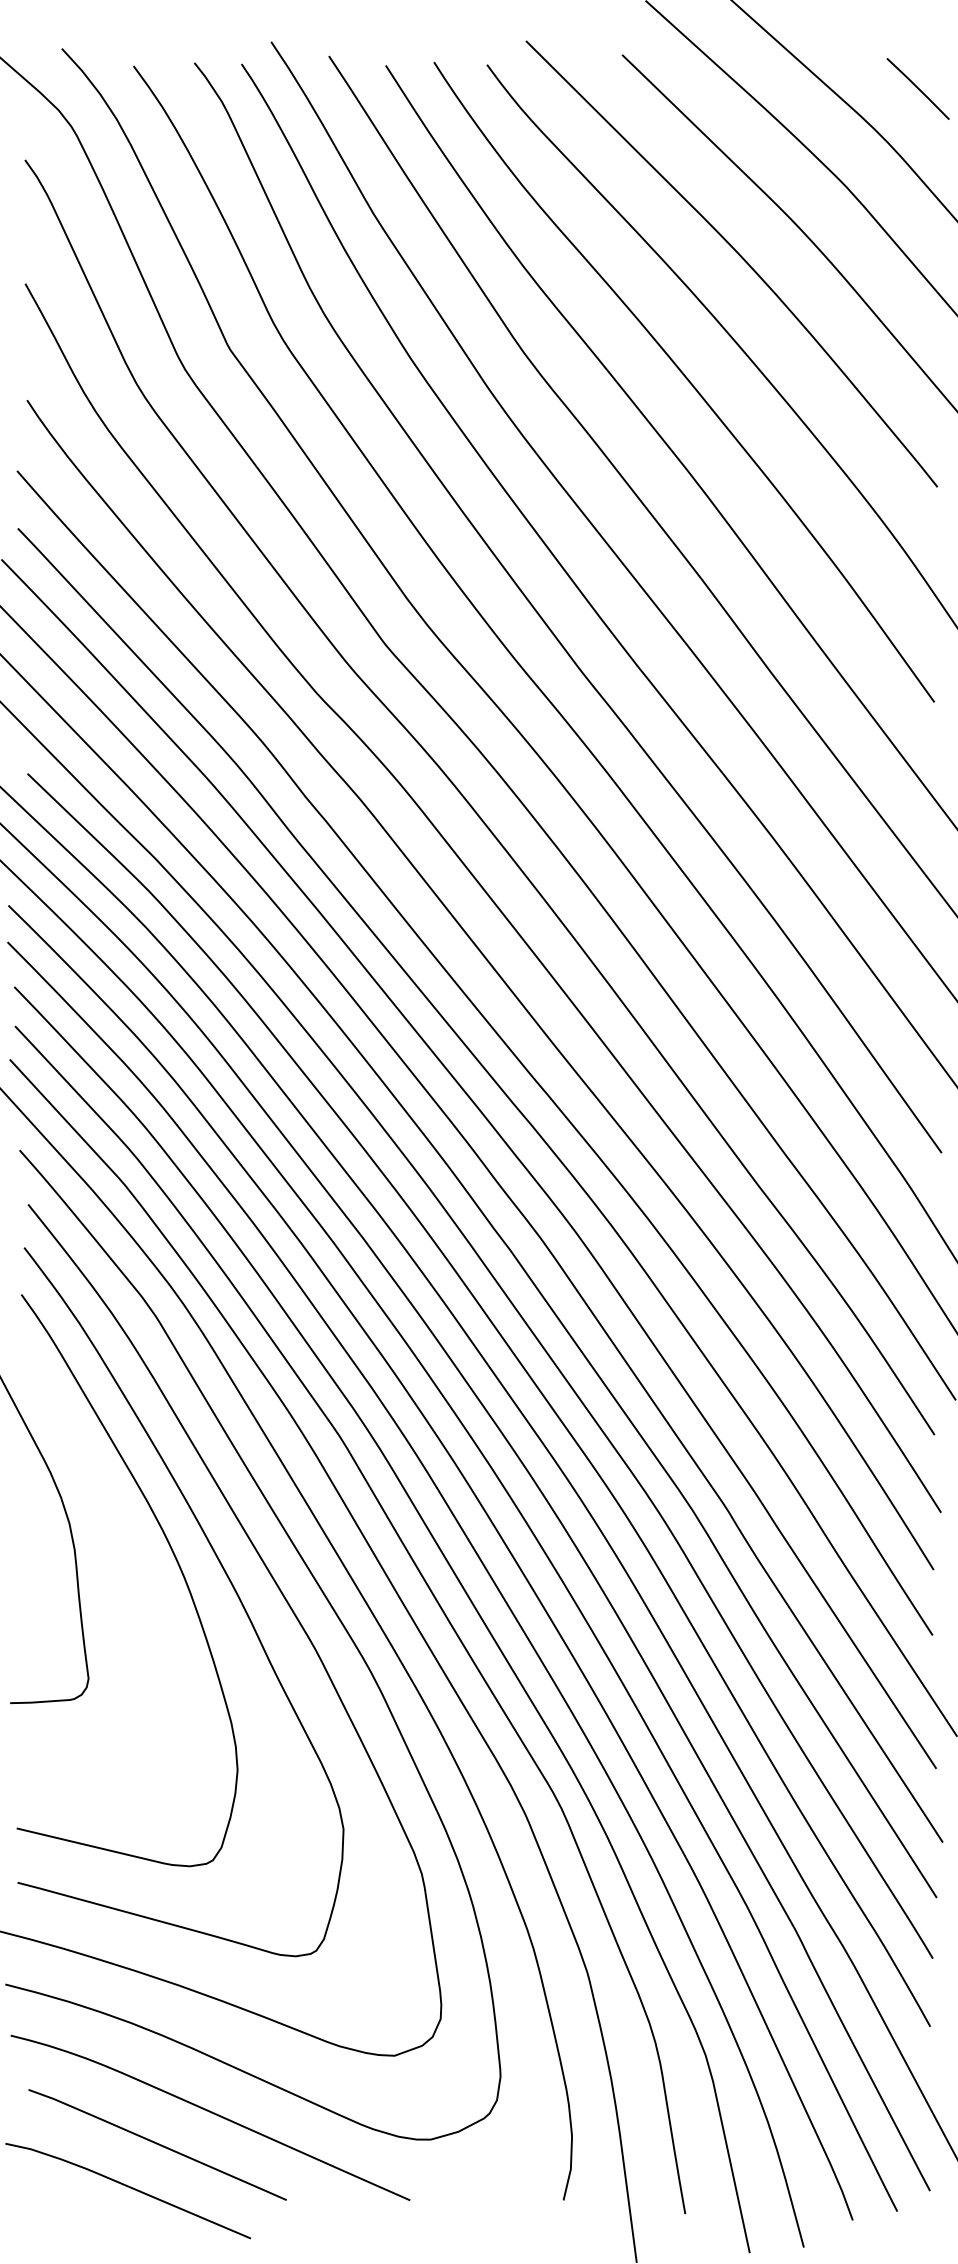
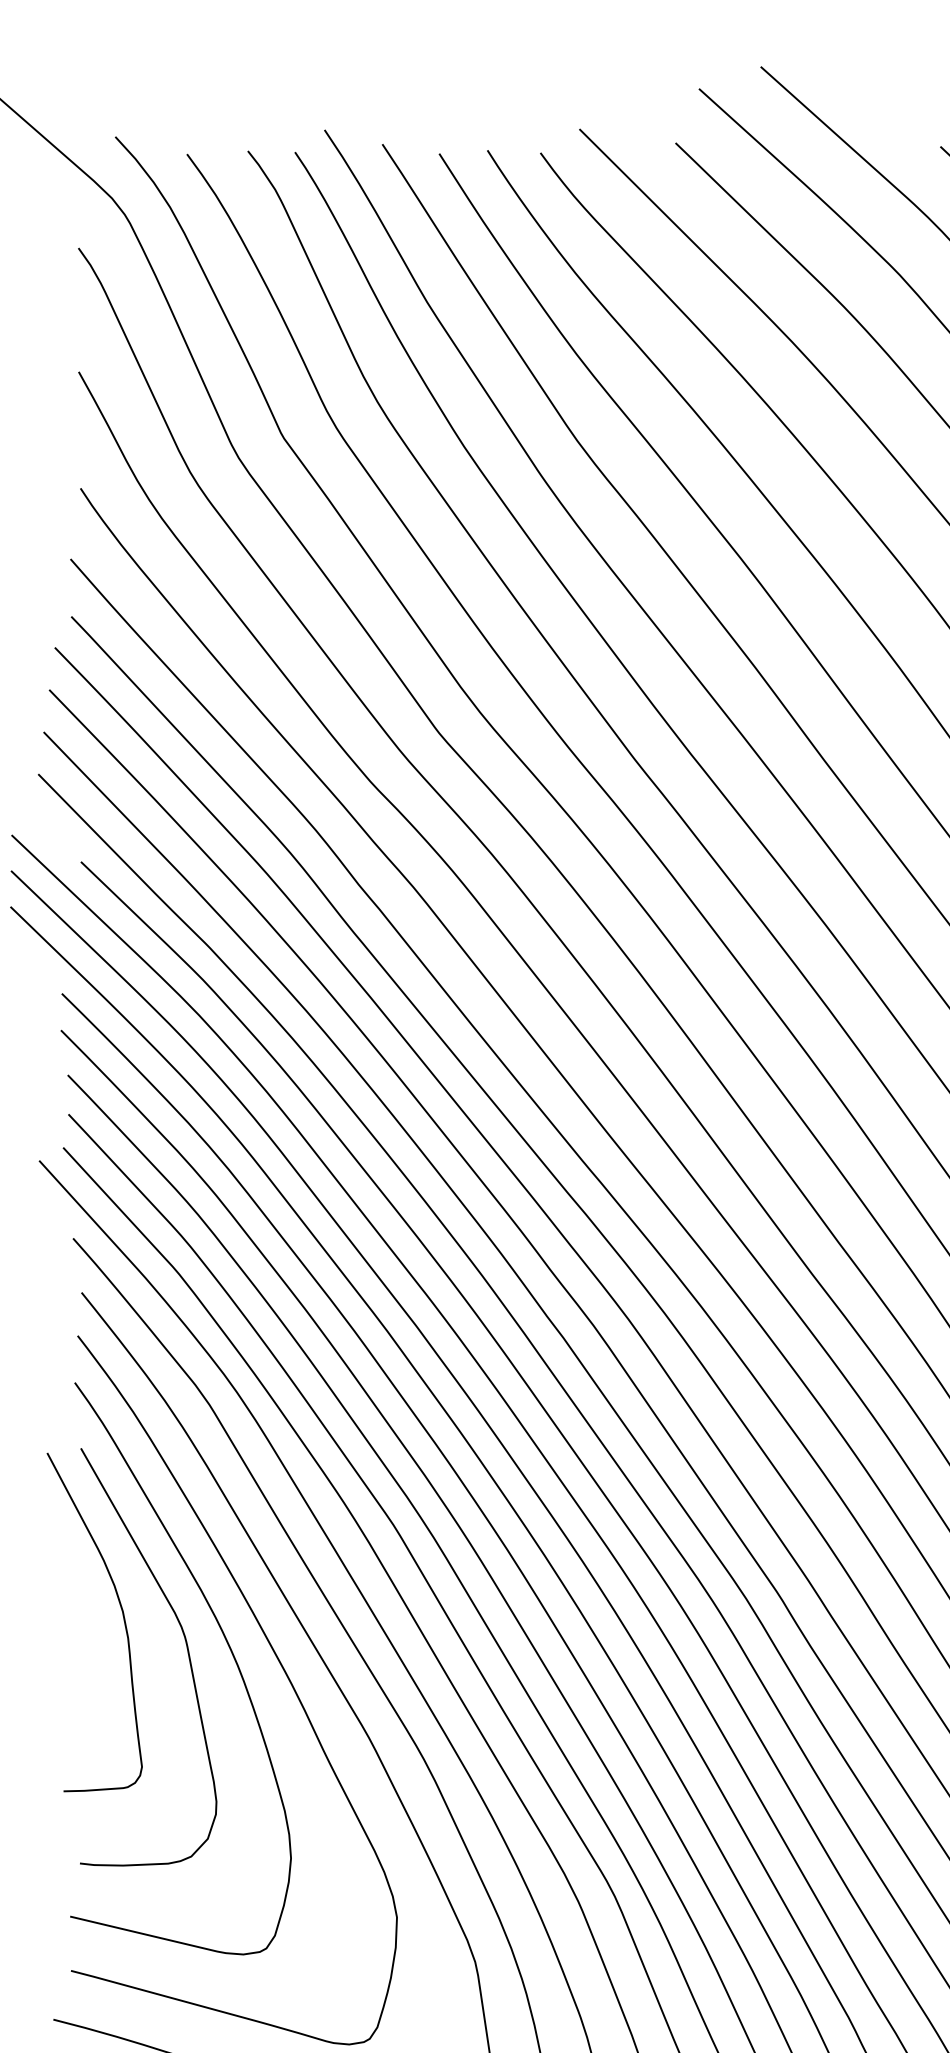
curve: (133, 1562) -> (186, 1650), added

